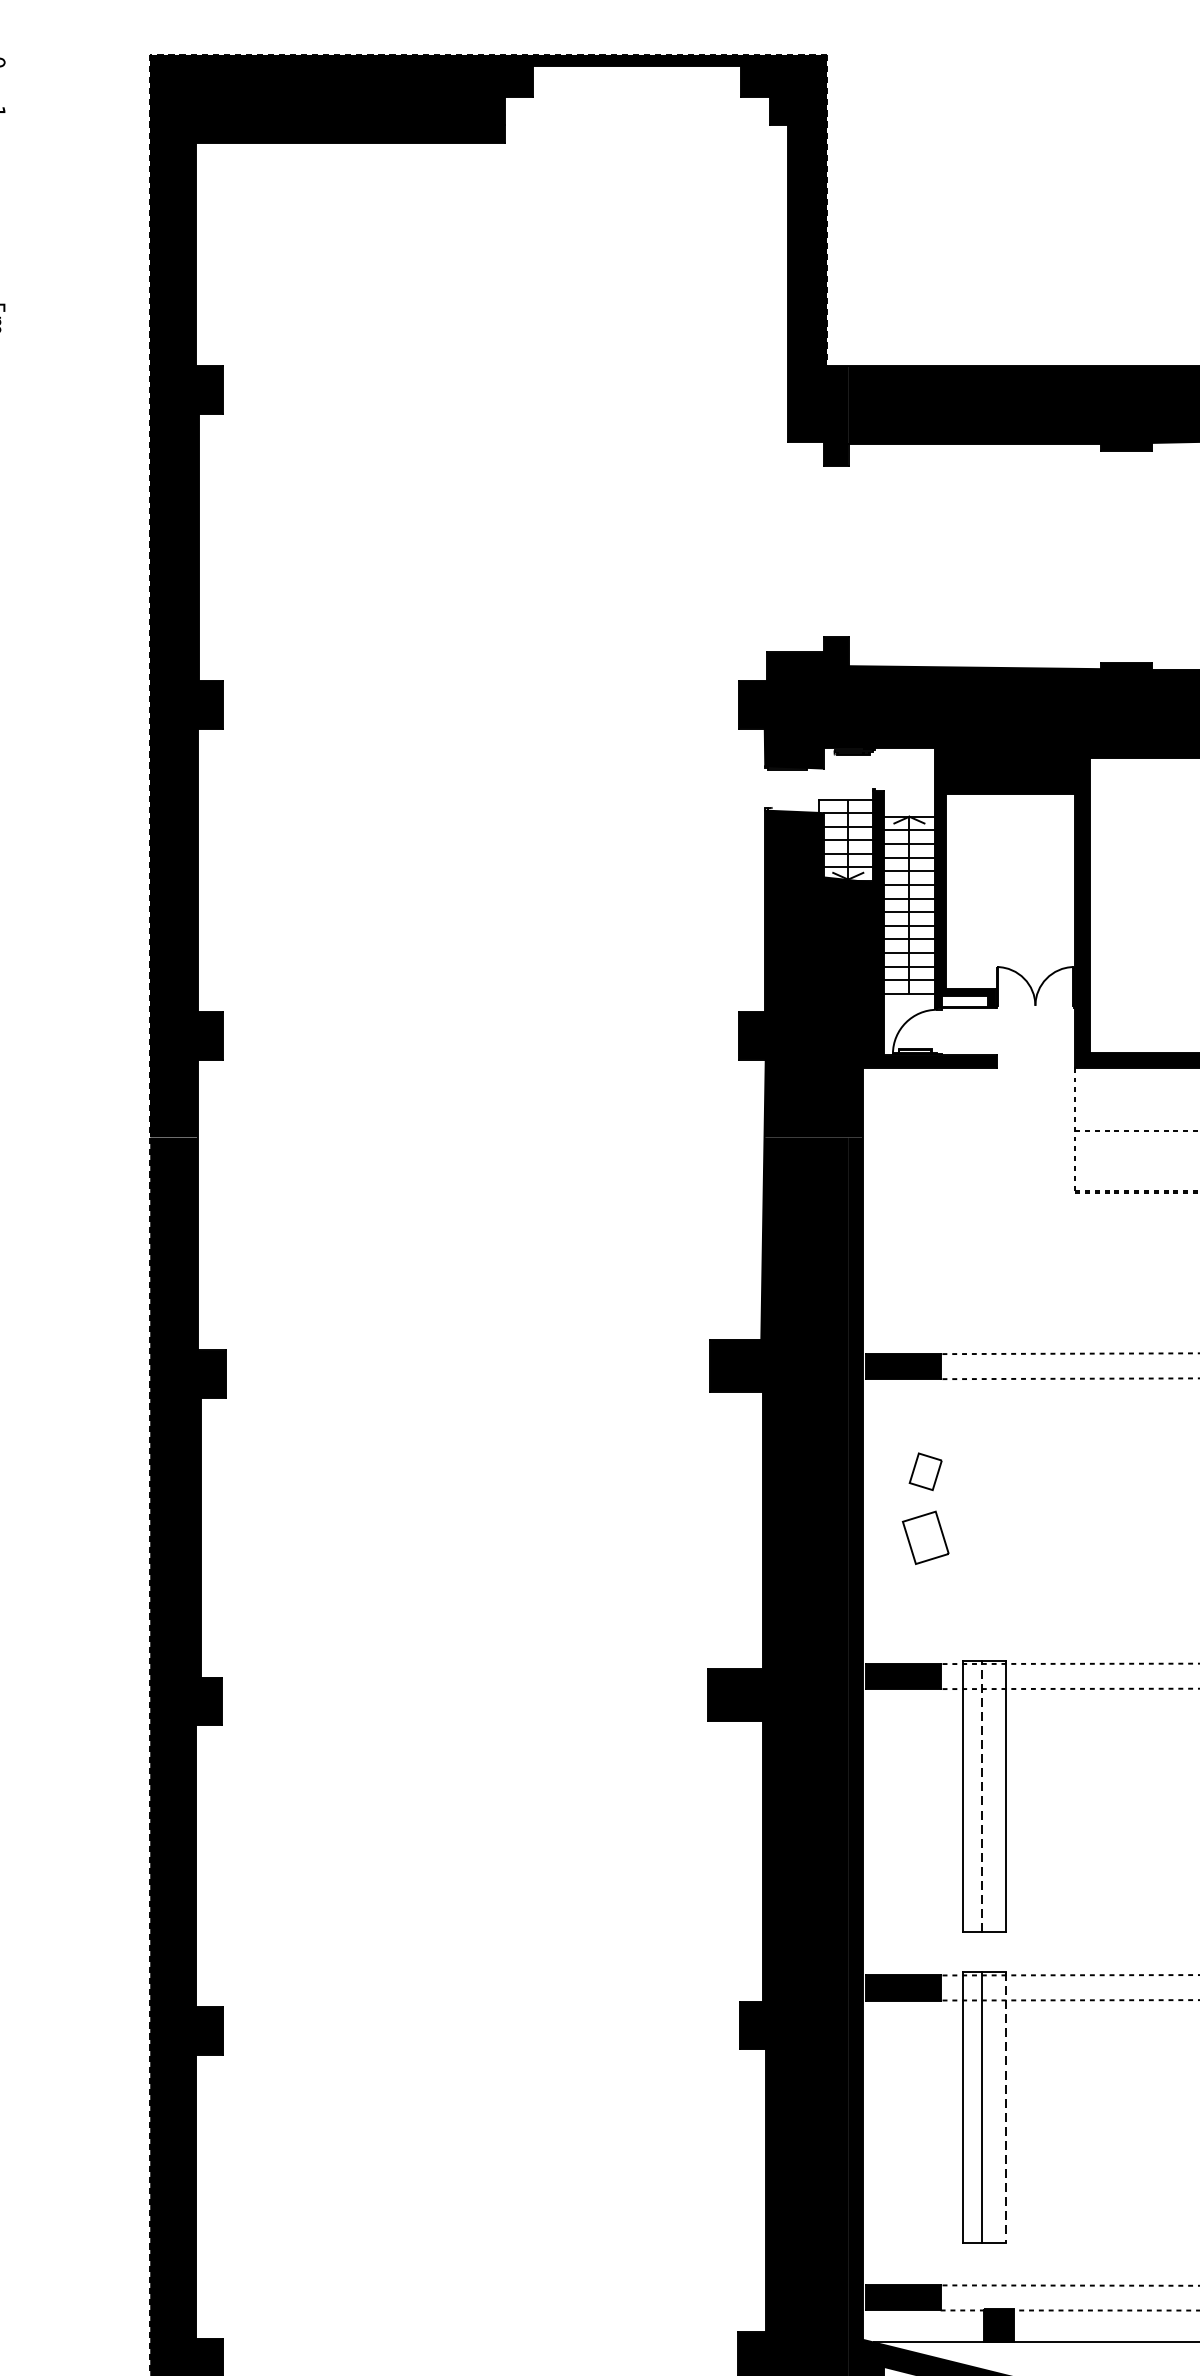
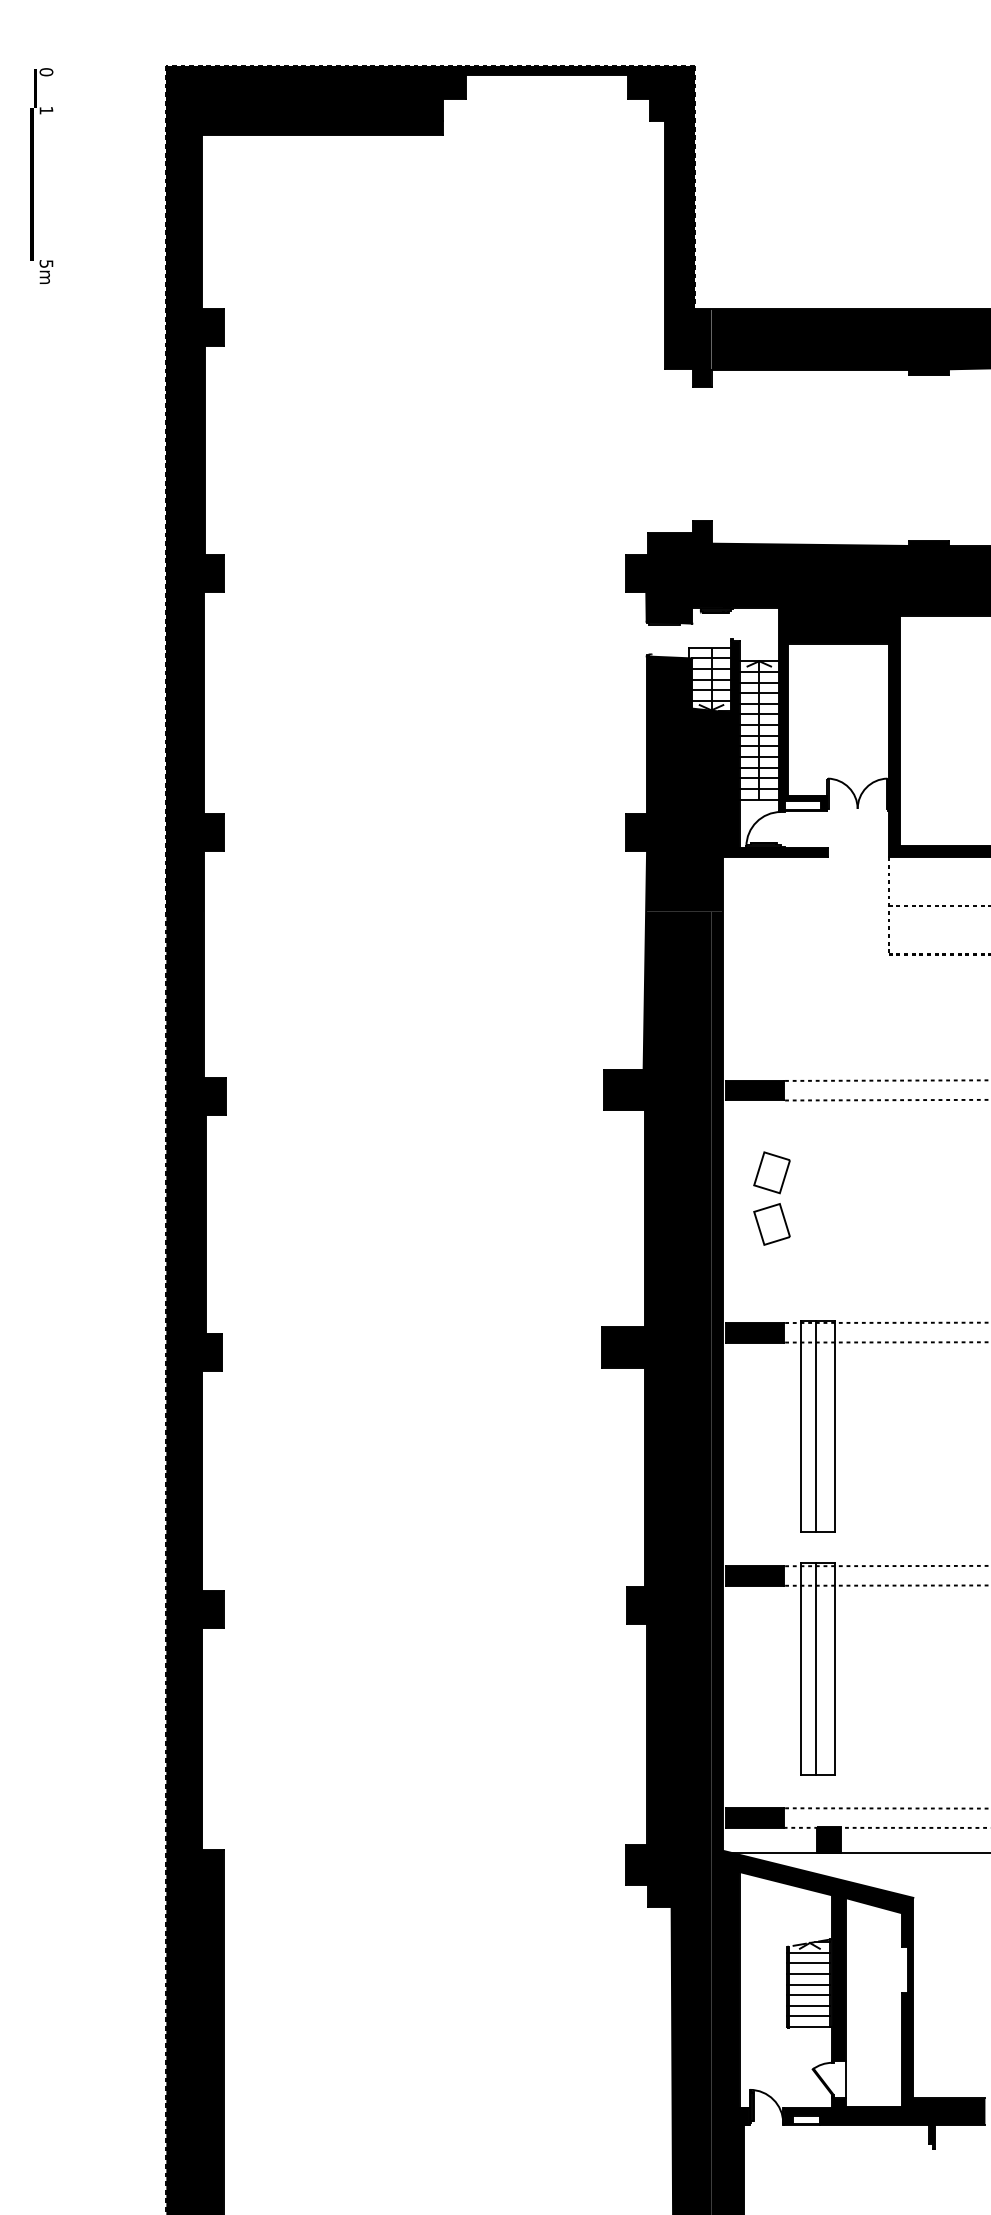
part: (925, 1471) -> (771, 1172), size x1.43
line: (981, 1796) -> (815, 1426), dashed -> solid
line: (1007, 2107) -> (835, 1669), dashed -> solid

